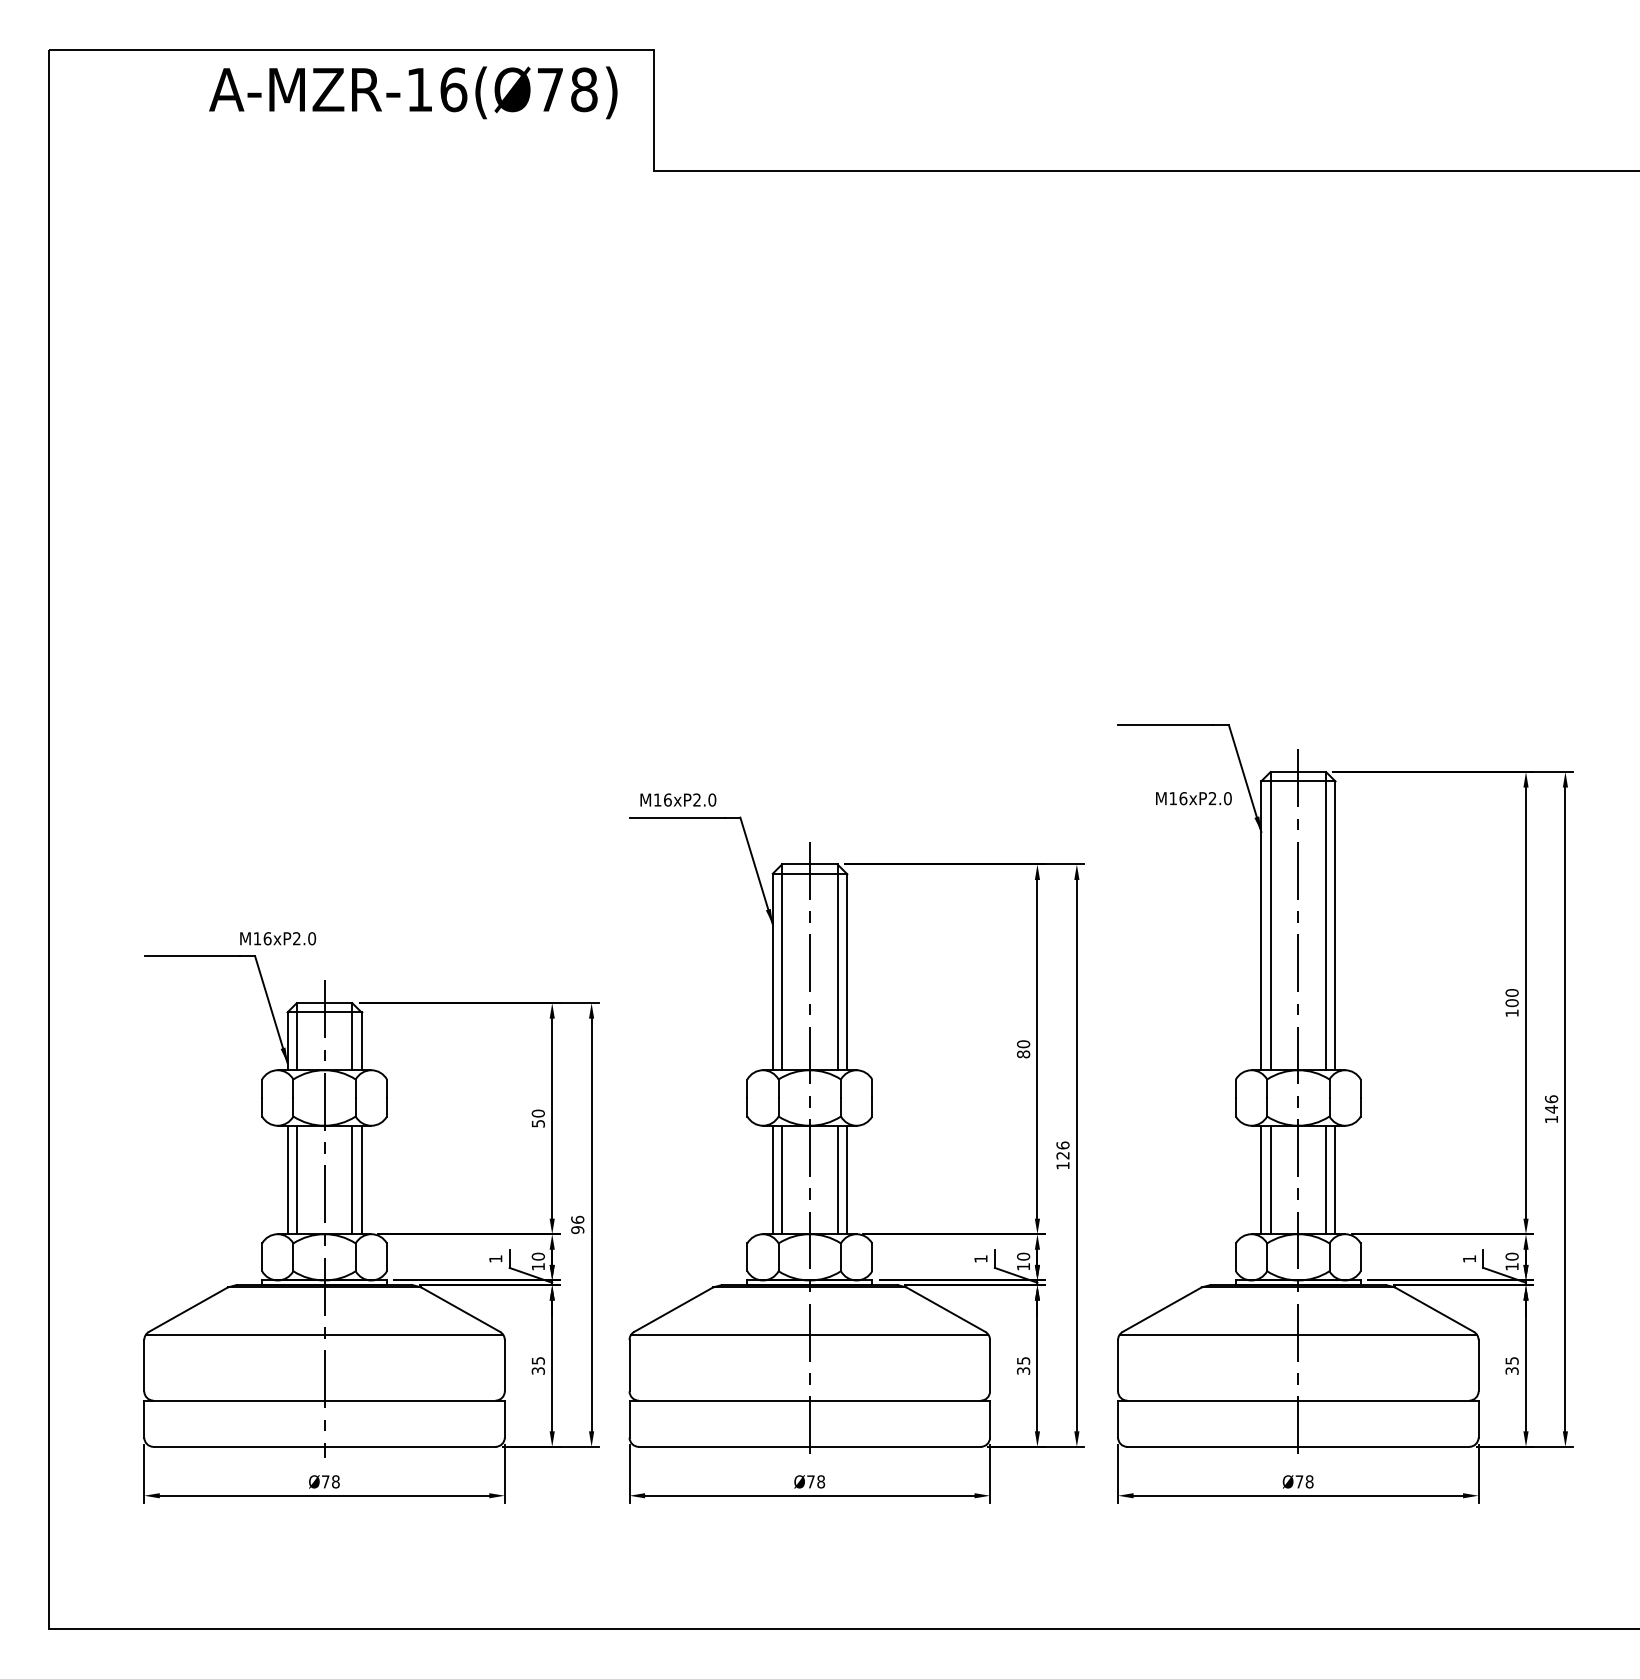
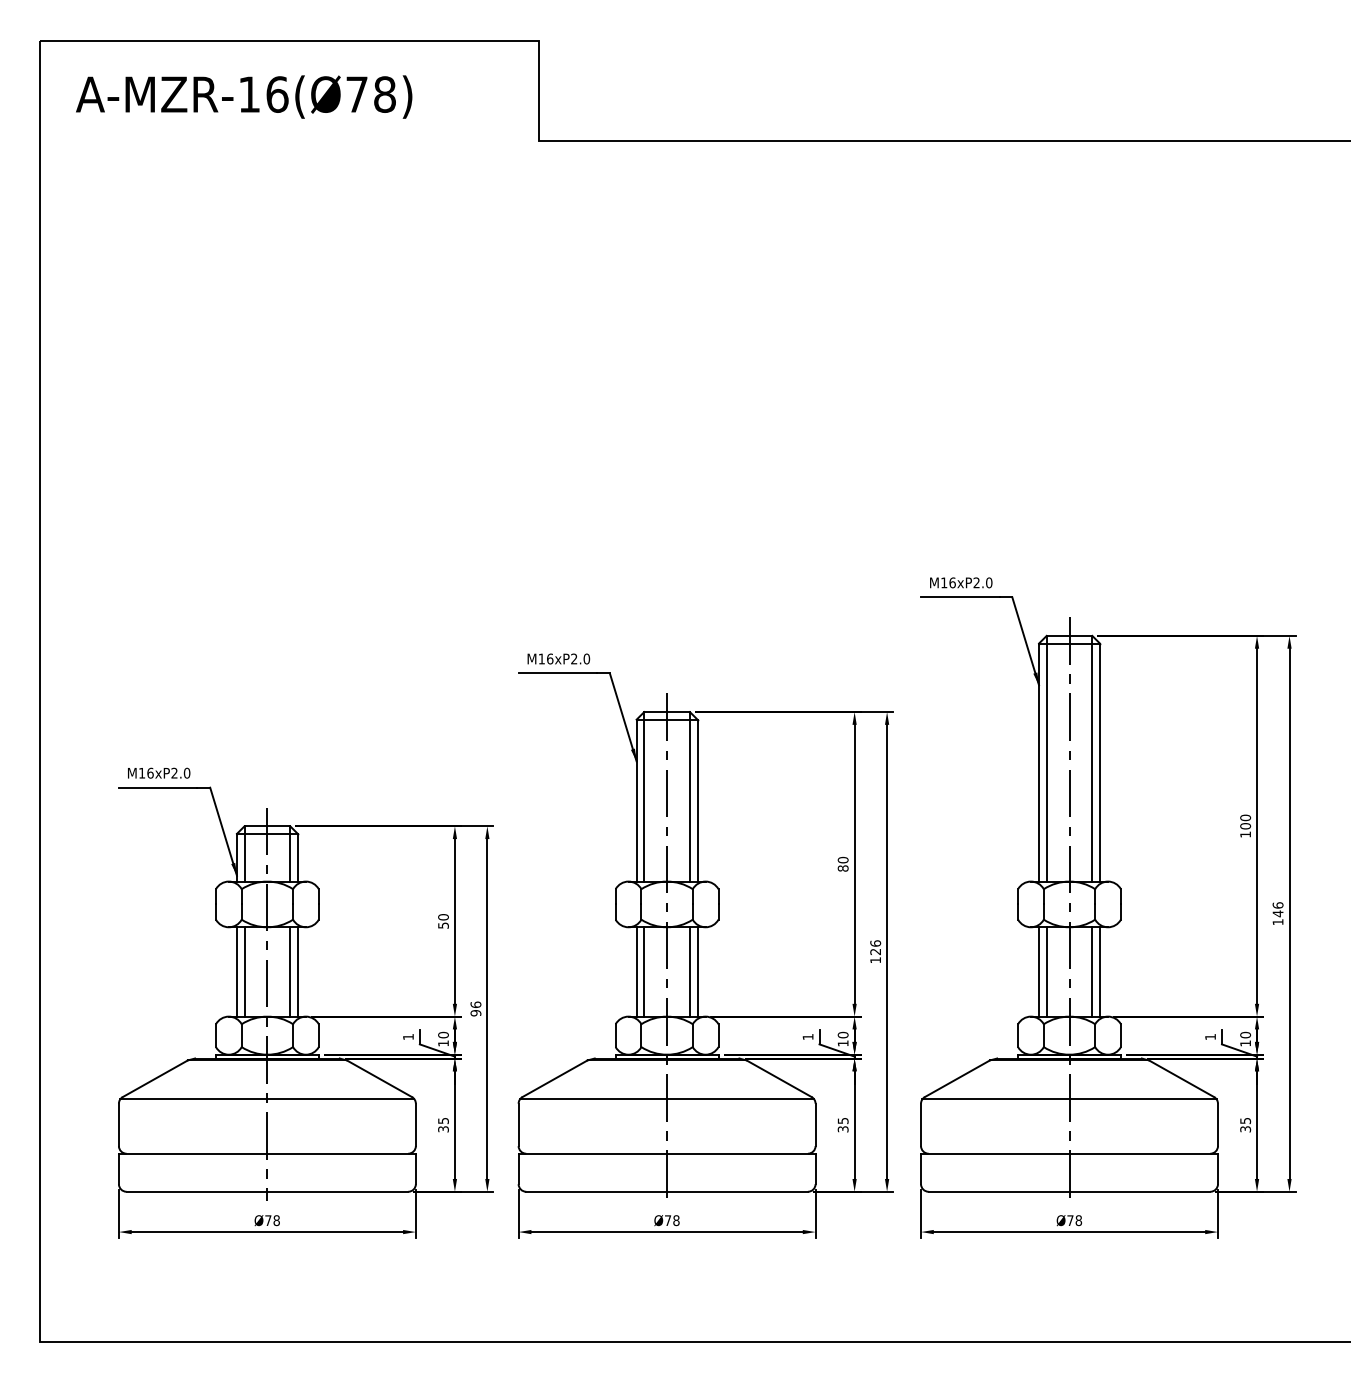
text: (413, 92) -> (244, 96), moved
text: (1193, 798) -> (960, 582), moved
text: (278, 938) -> (159, 773), moved

